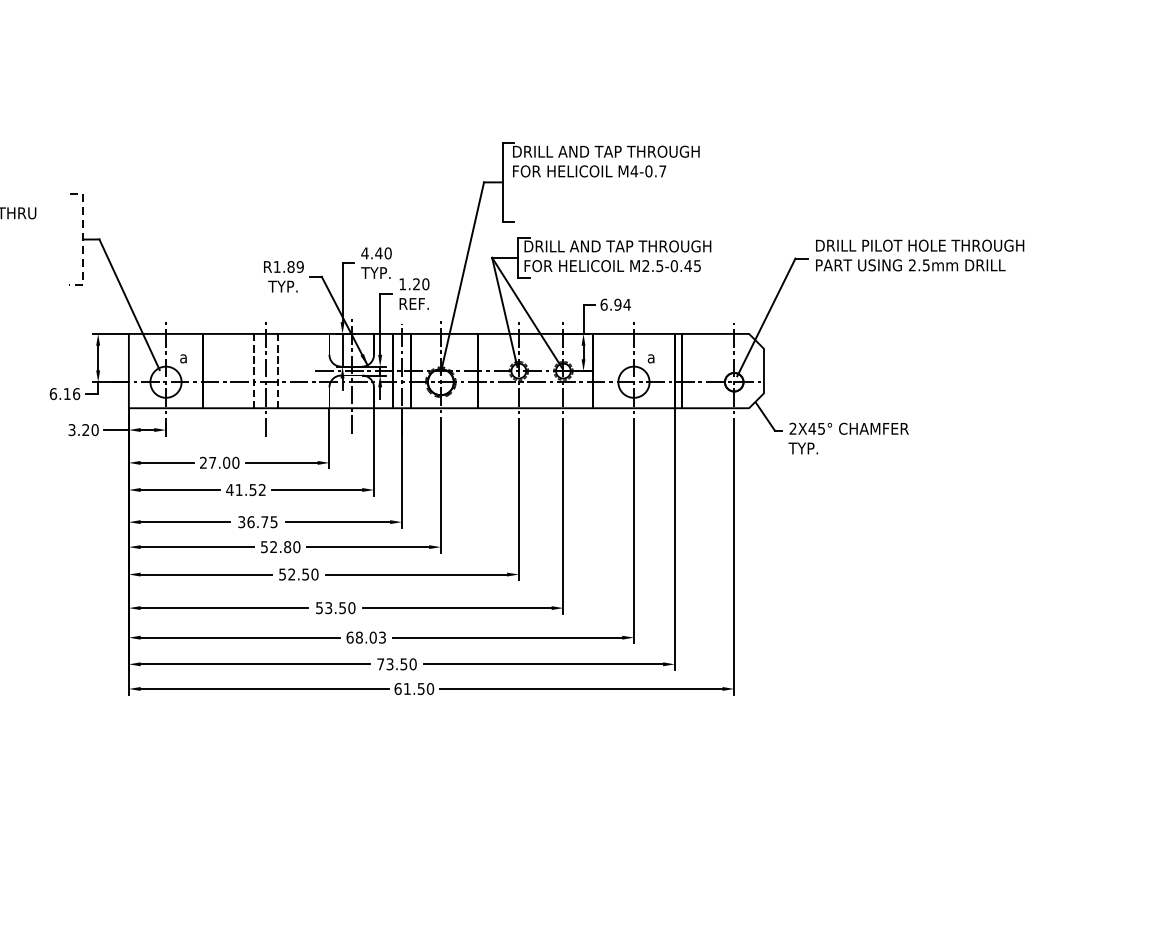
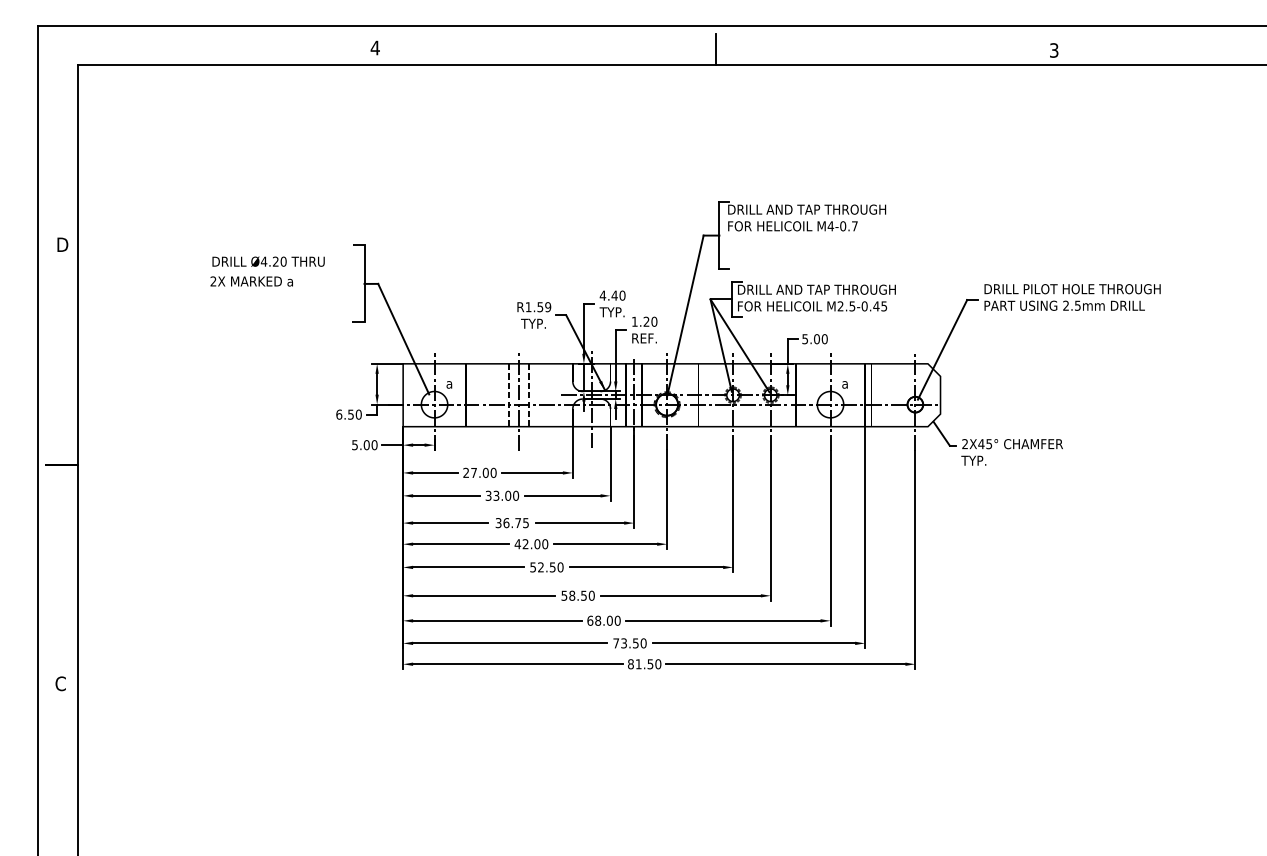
line: (83, 240) -> (364, 284), dashed -> solid
text: (291, 267) -> (540, 307), R1.89 -> R1.59
text: (615, 305) -> (814, 339), 6.94 -> 5.00
text: (71, 393) -> (354, 414), 6.16 -> 6.50
text: (78, 430) -> (360, 445), 3.20 -> 5.00
text: (246, 489) -> (502, 495), 41.52 -> 33.00
text: (275, 547) -> (527, 544), 52.80 -> 42.00
text: (329, 607) -> (572, 595), 53.50 -> 58.50
text: (382, 637) -> (617, 620), 68.03 -> 68.00
text: (397, 689) -> (630, 664), 61.50 -> 81.50

